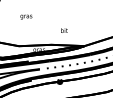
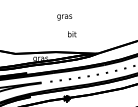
text: (26, 16) -> (64, 16), moved

